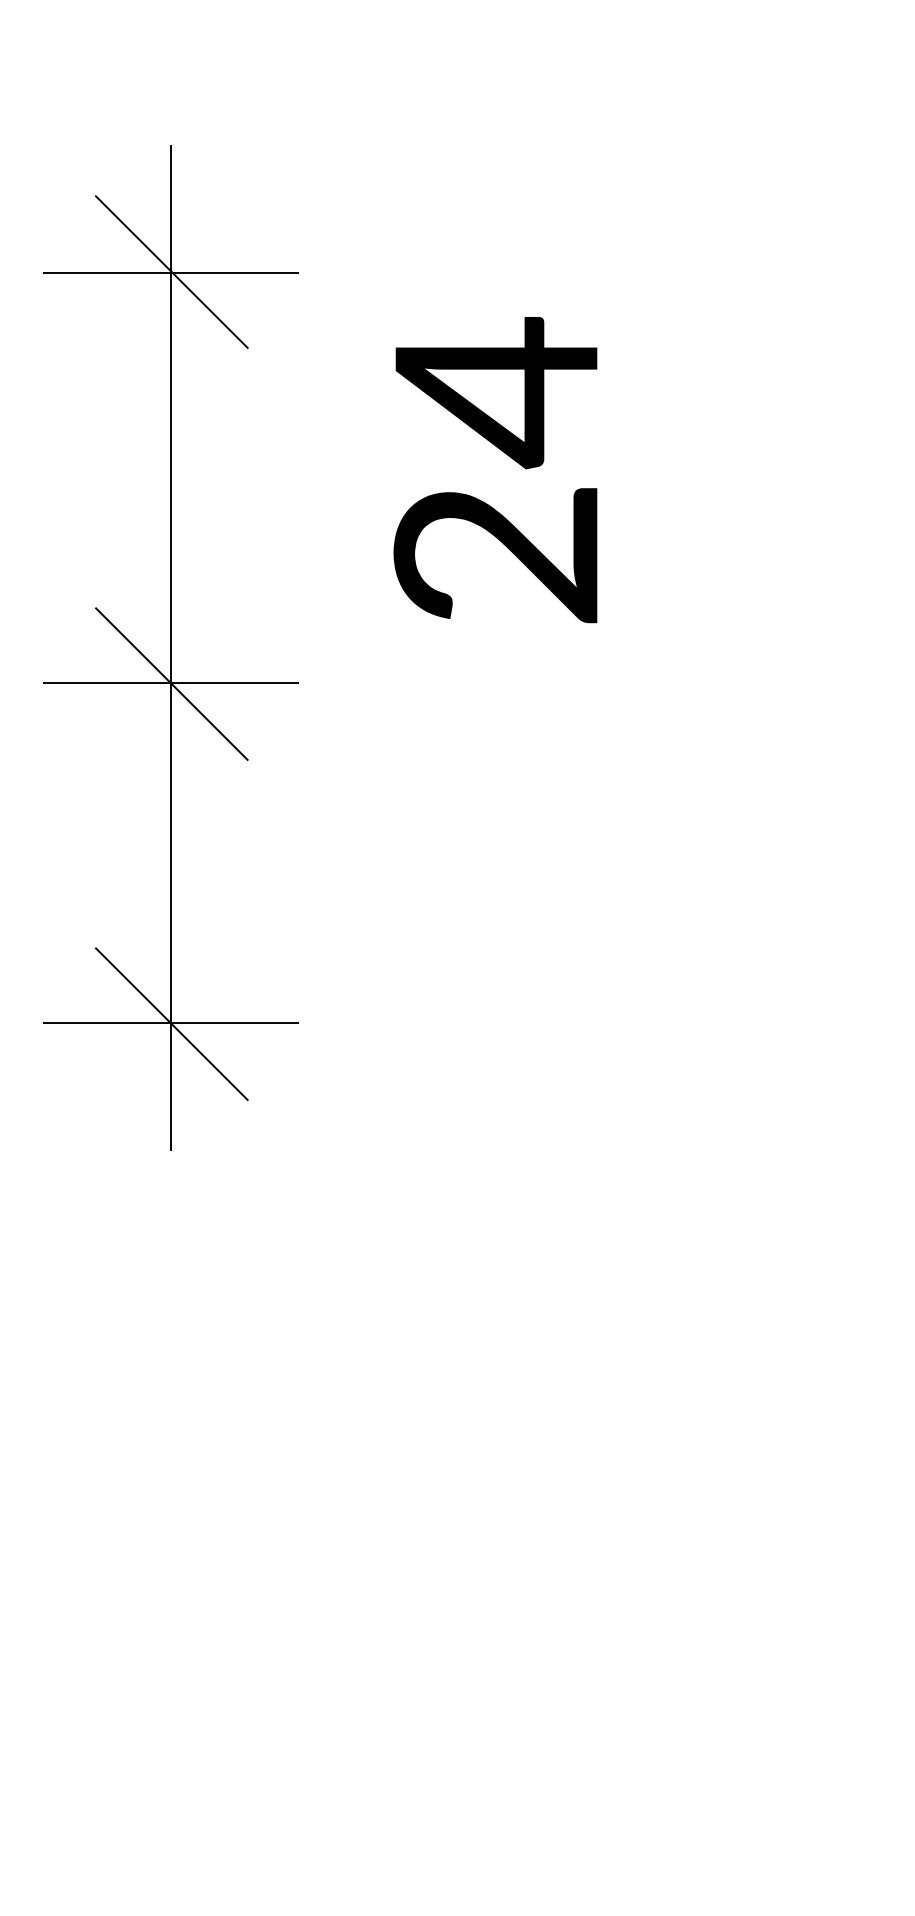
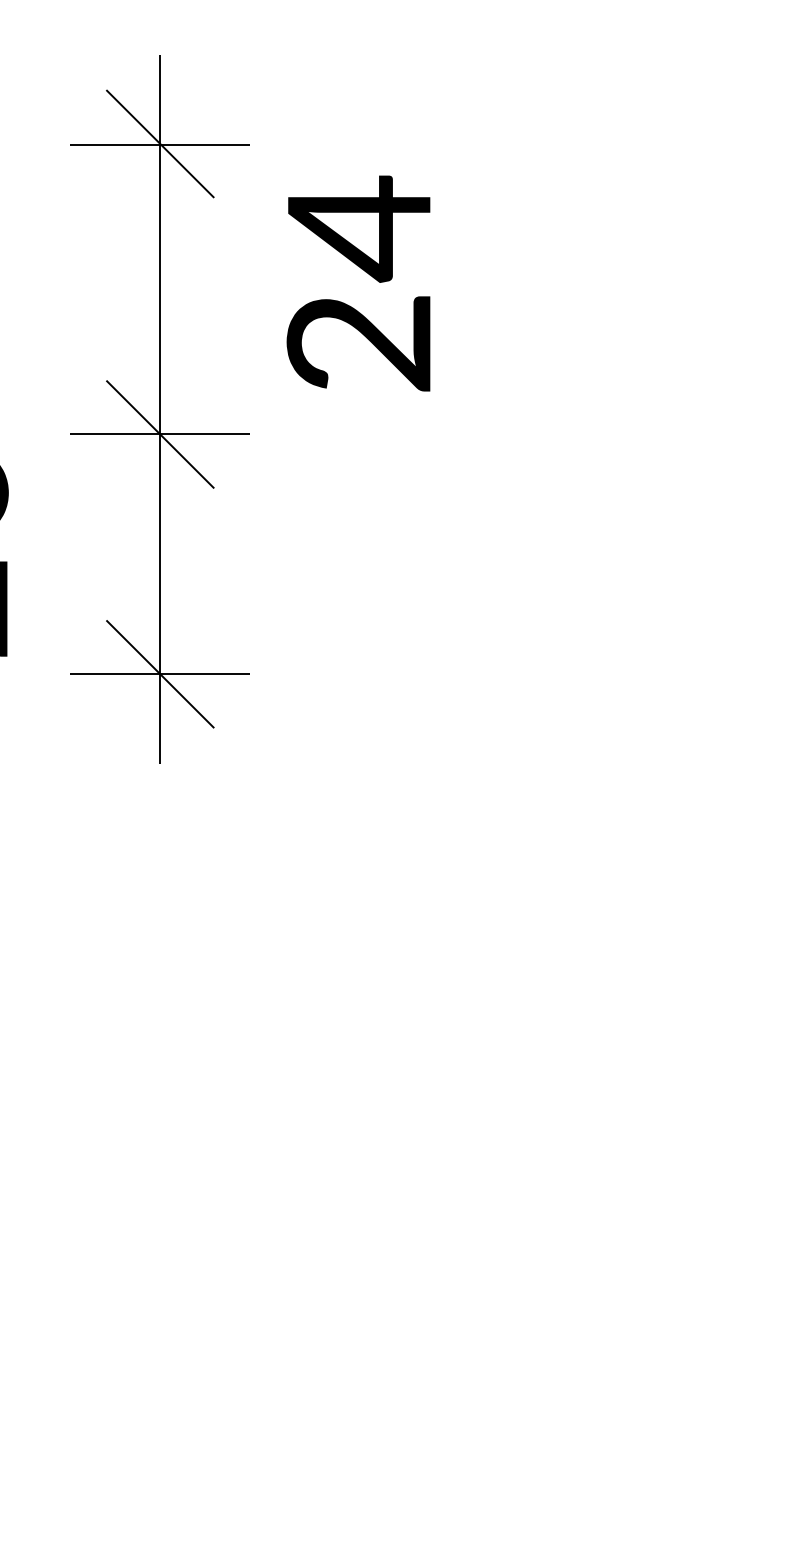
text: (495, 469) -> (358, 283), moved

